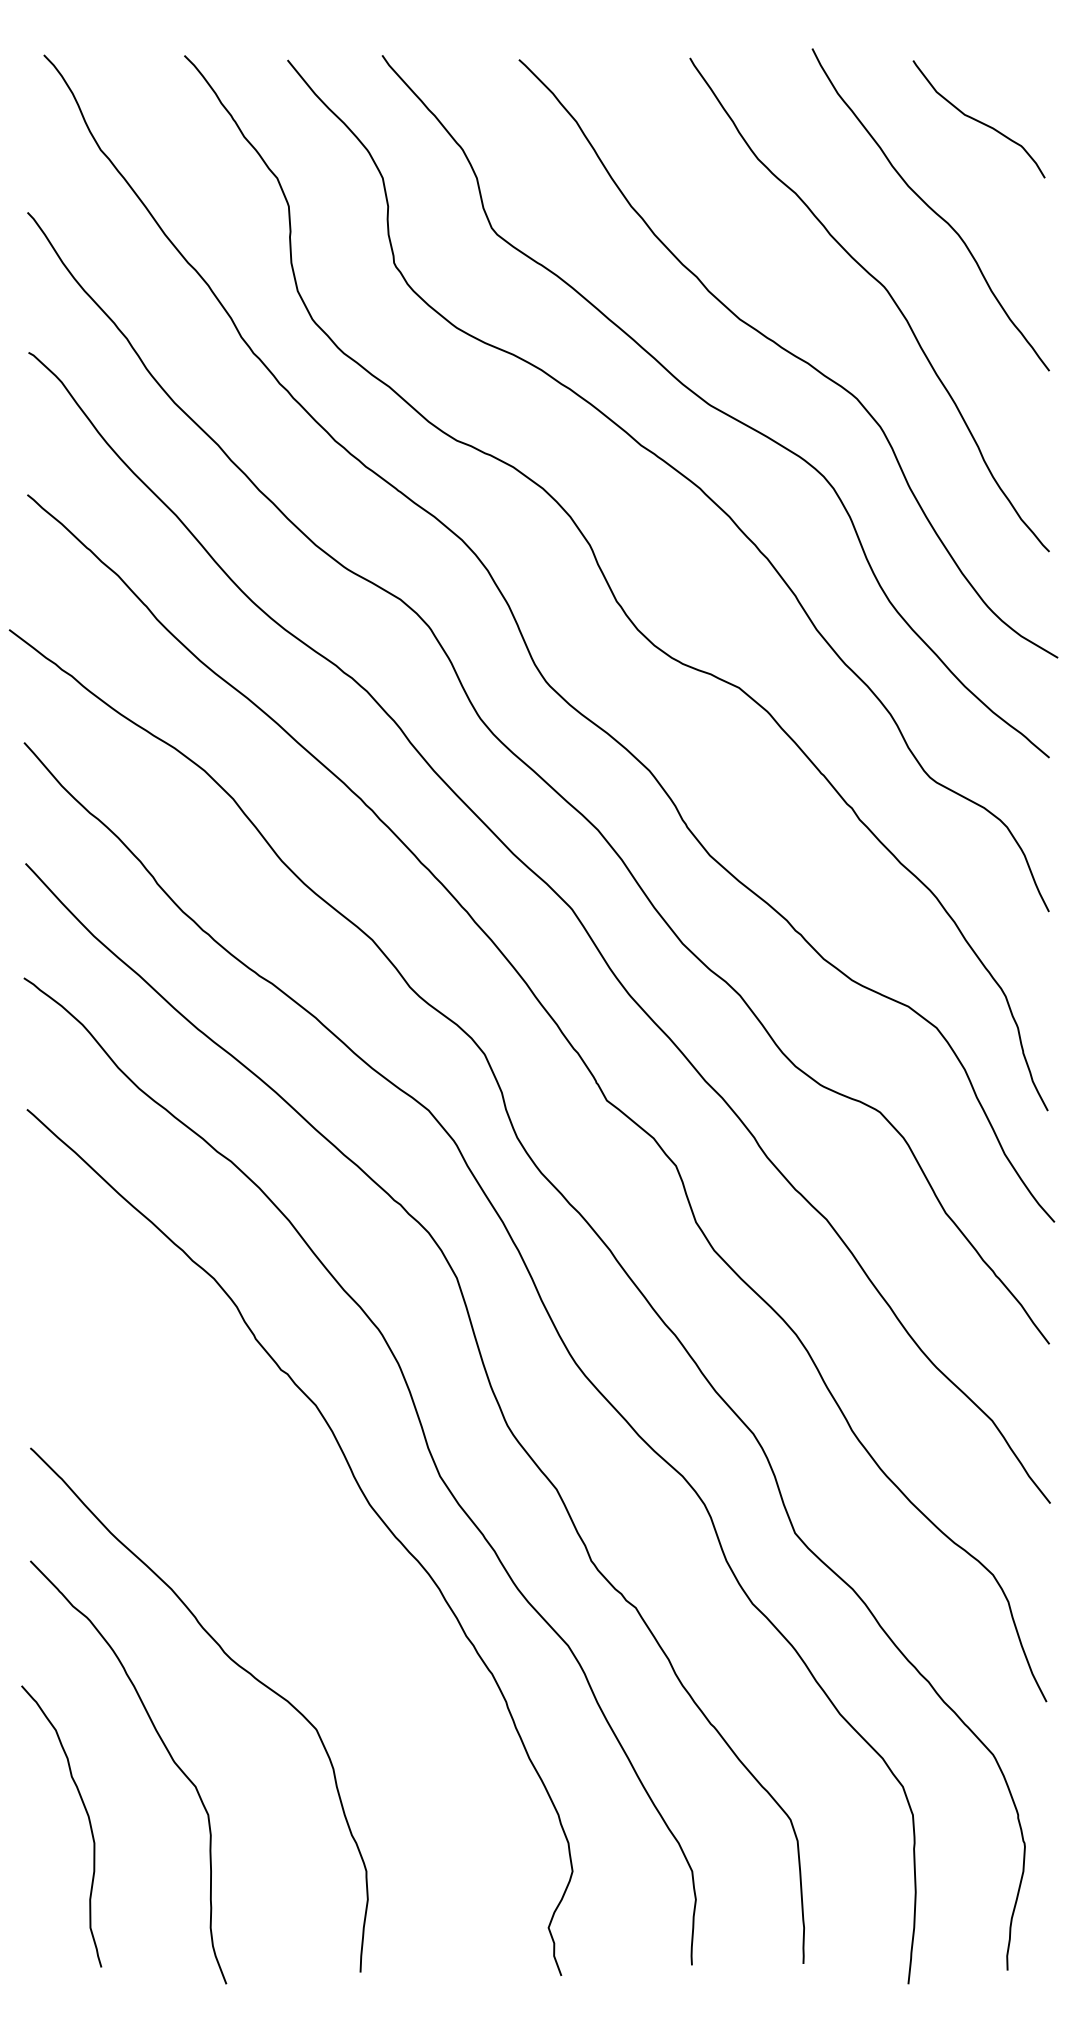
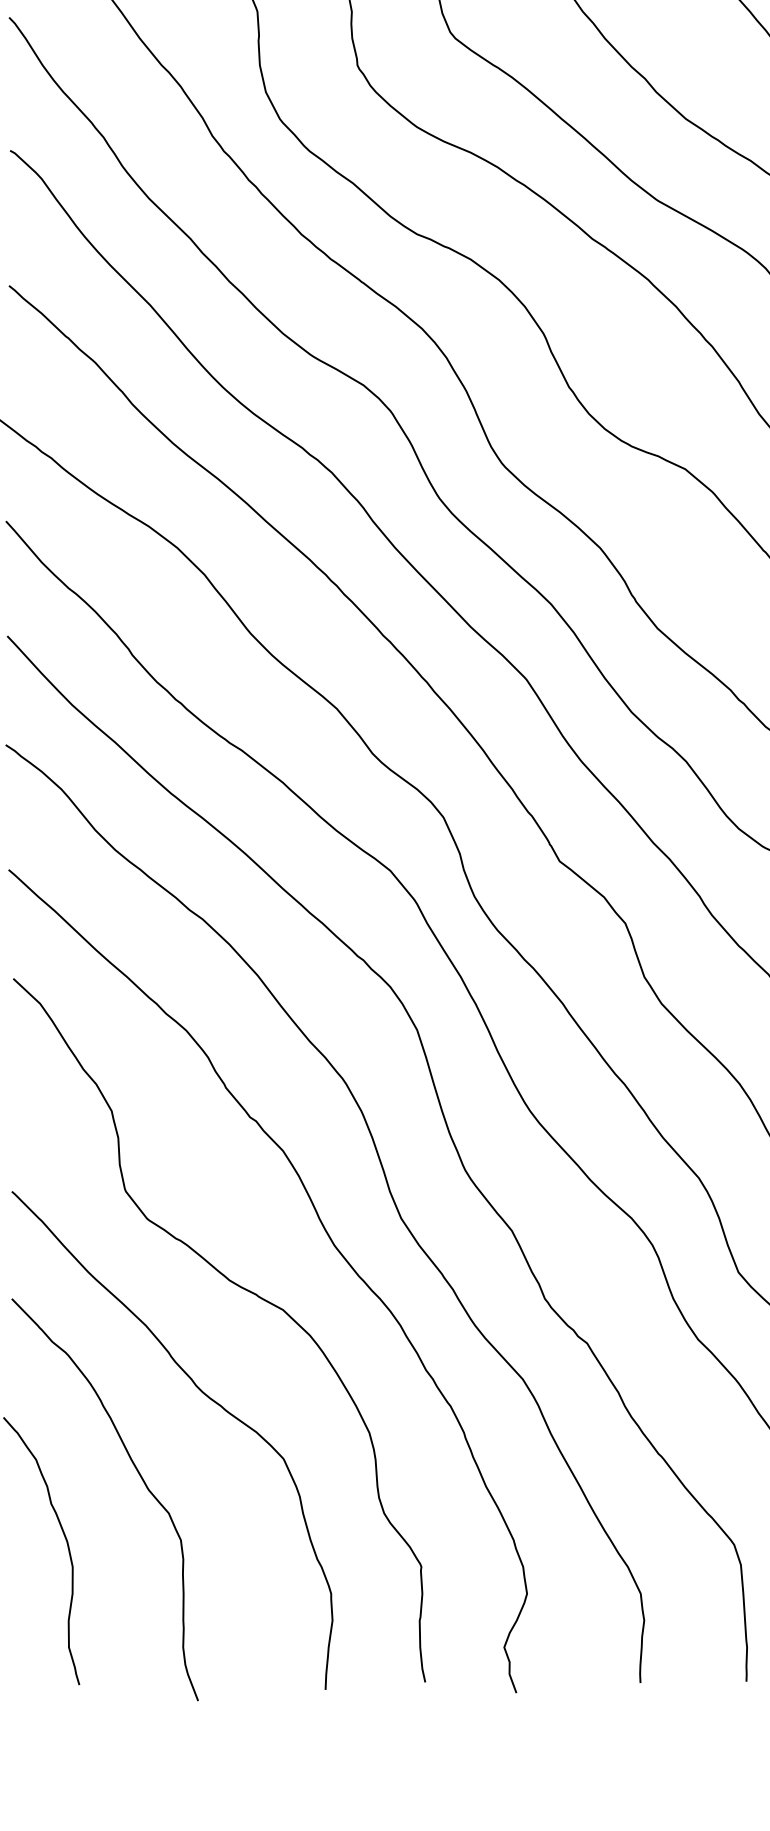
curve: (270, 1549) -> (240, 1287), added

